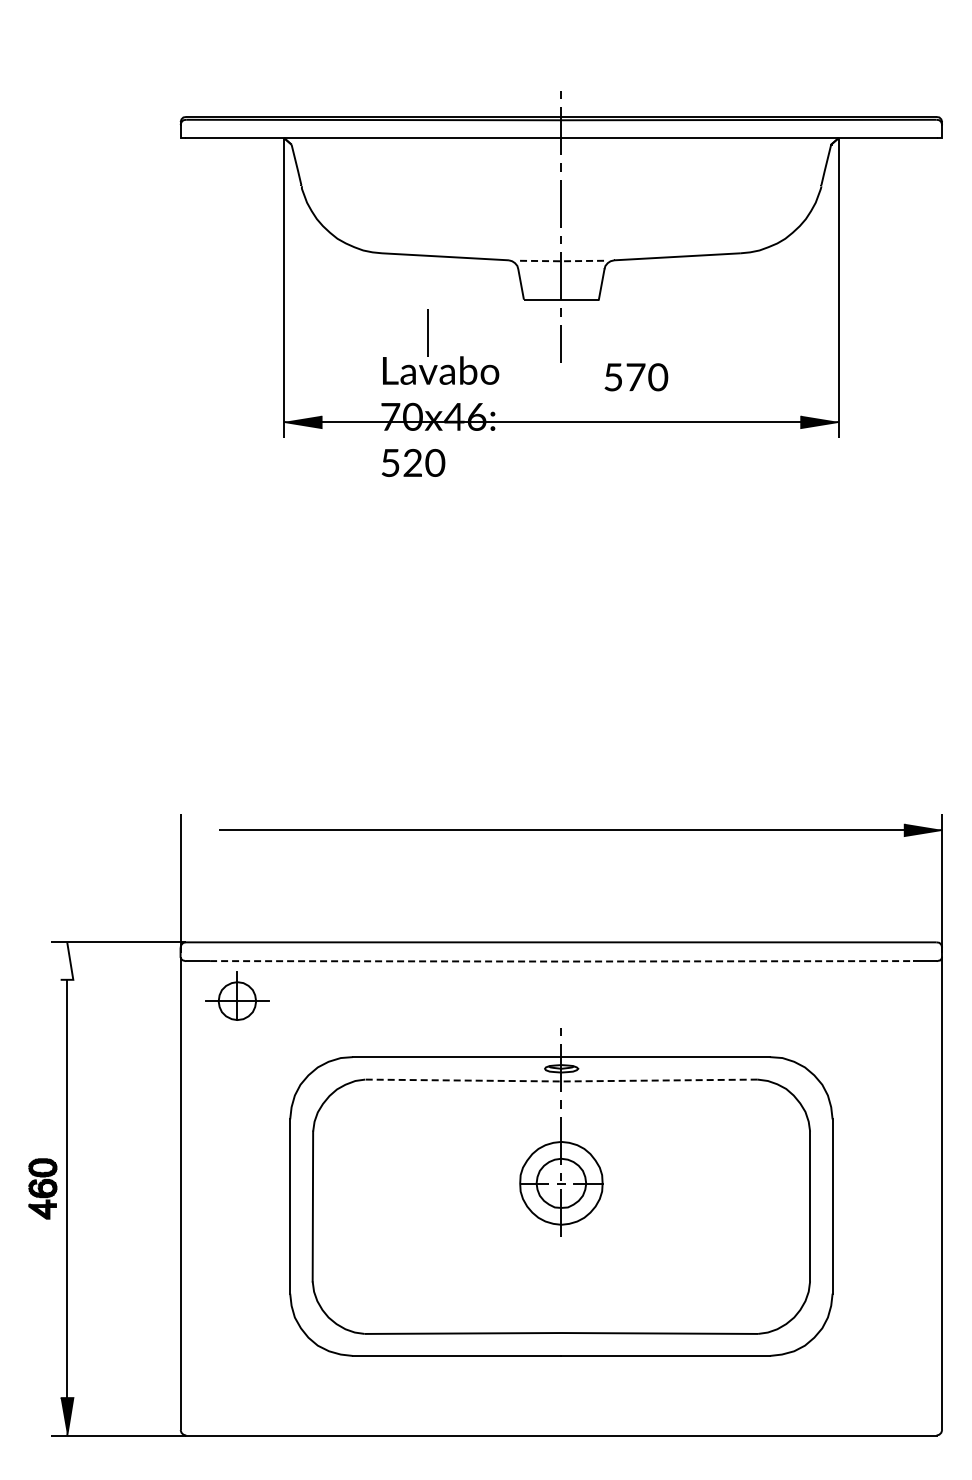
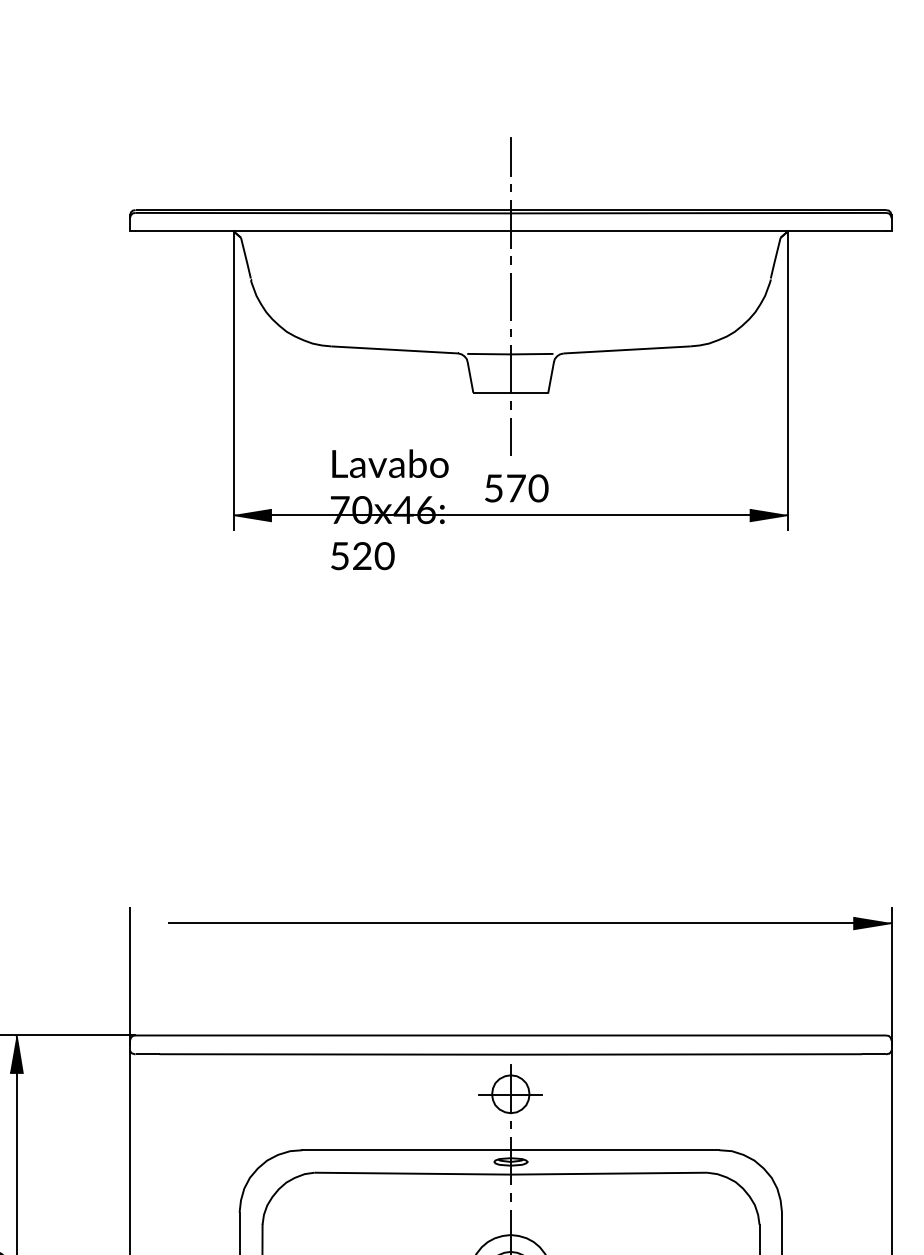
line: (561, 63) -> (510, 156), added
line: (560, 261) -> (509, 354), dashed -> solid
line: (427, 332) -> (376, 425), removed
text: (636, 377) -> (516, 488), moved
fill: (66, 960) -> (15, 1053), added
line: (561, 961) -> (510, 1054), dashed -> solid
part: (237, 995) -> (510, 1088), moved
line: (561, 1081) -> (510, 1174), dashed -> solid

